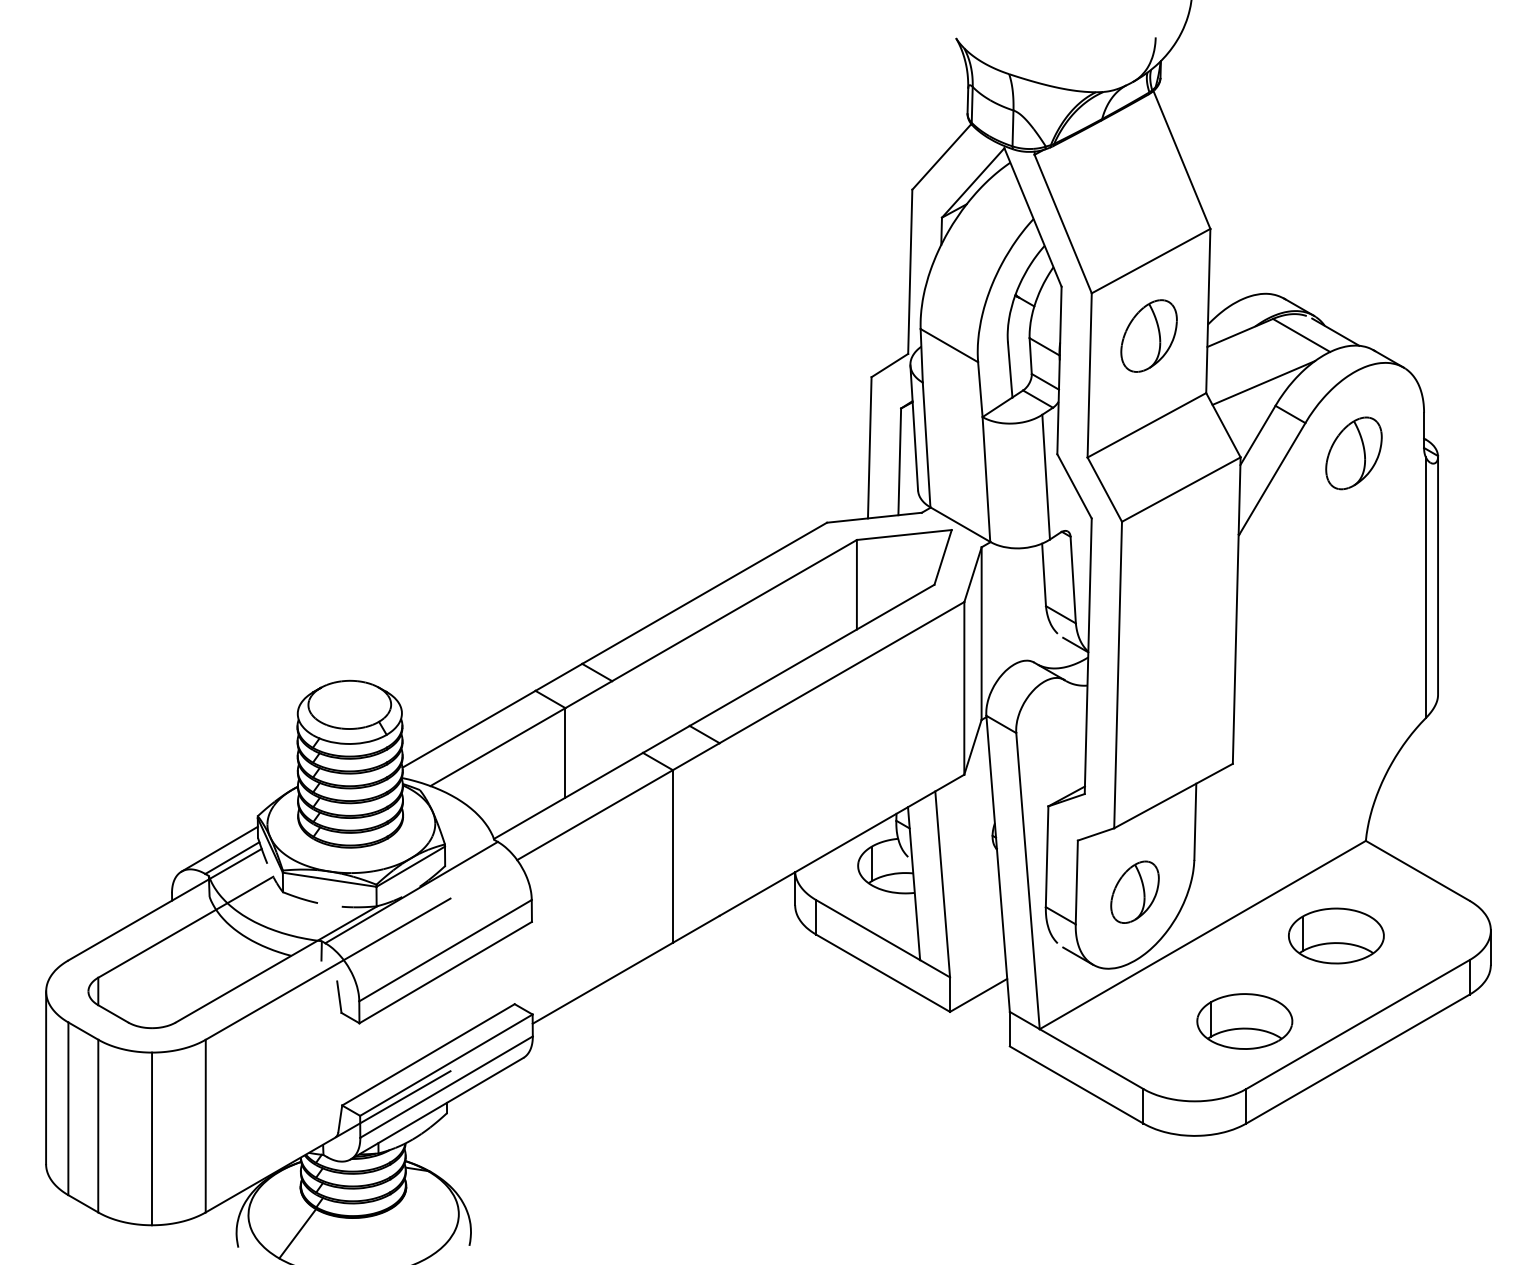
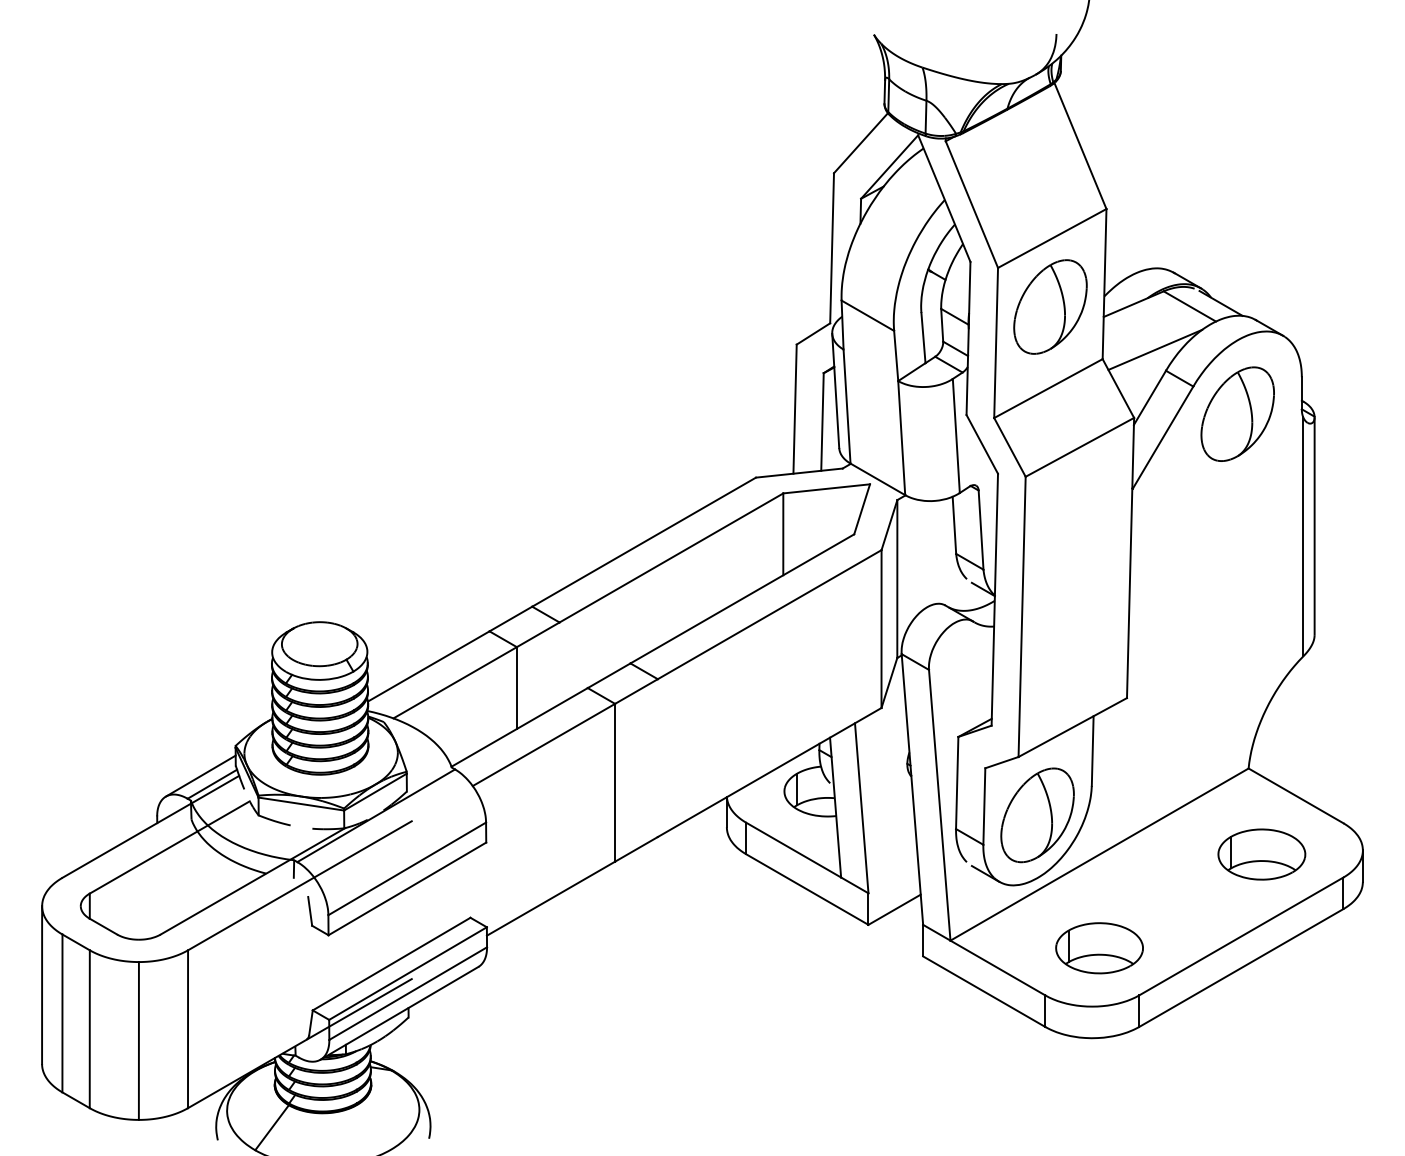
part: (1148, 335) -> (1049, 306), size x1.43
part: (1353, 453) -> (1237, 414), size x1.43
part: (1134, 892) -> (1037, 815), size x1.67
part: (1336, 935) -> (1261, 854), moved
part: (1244, 1021) -> (1099, 948), moved

